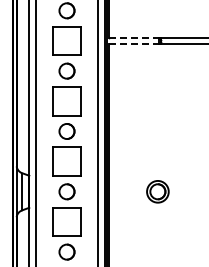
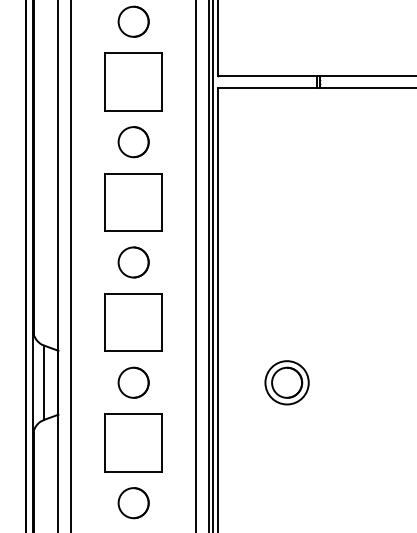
line: (134, 37) -> (268, 74), dashed -> solid
line: (134, 44) -> (268, 88), dashed -> solid
part: (157, 191) -> (286, 382), moved

